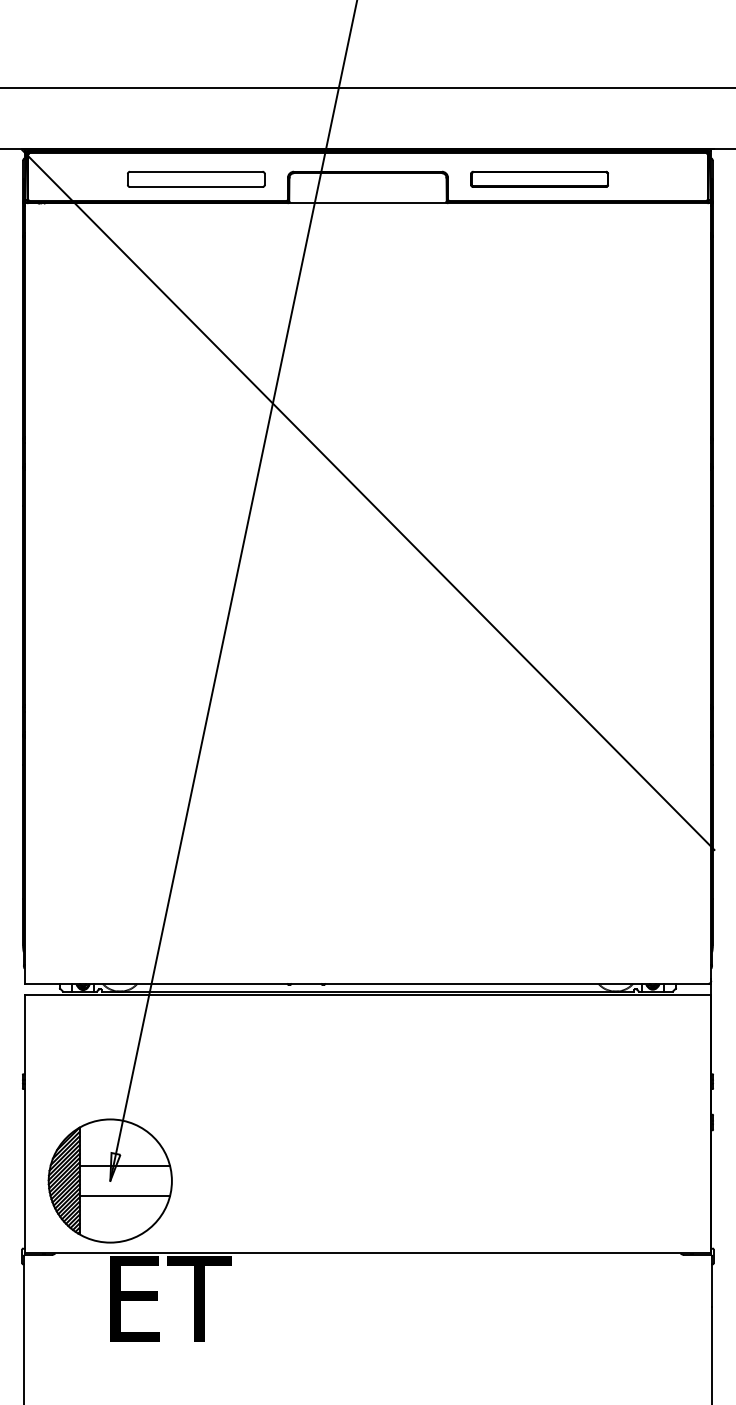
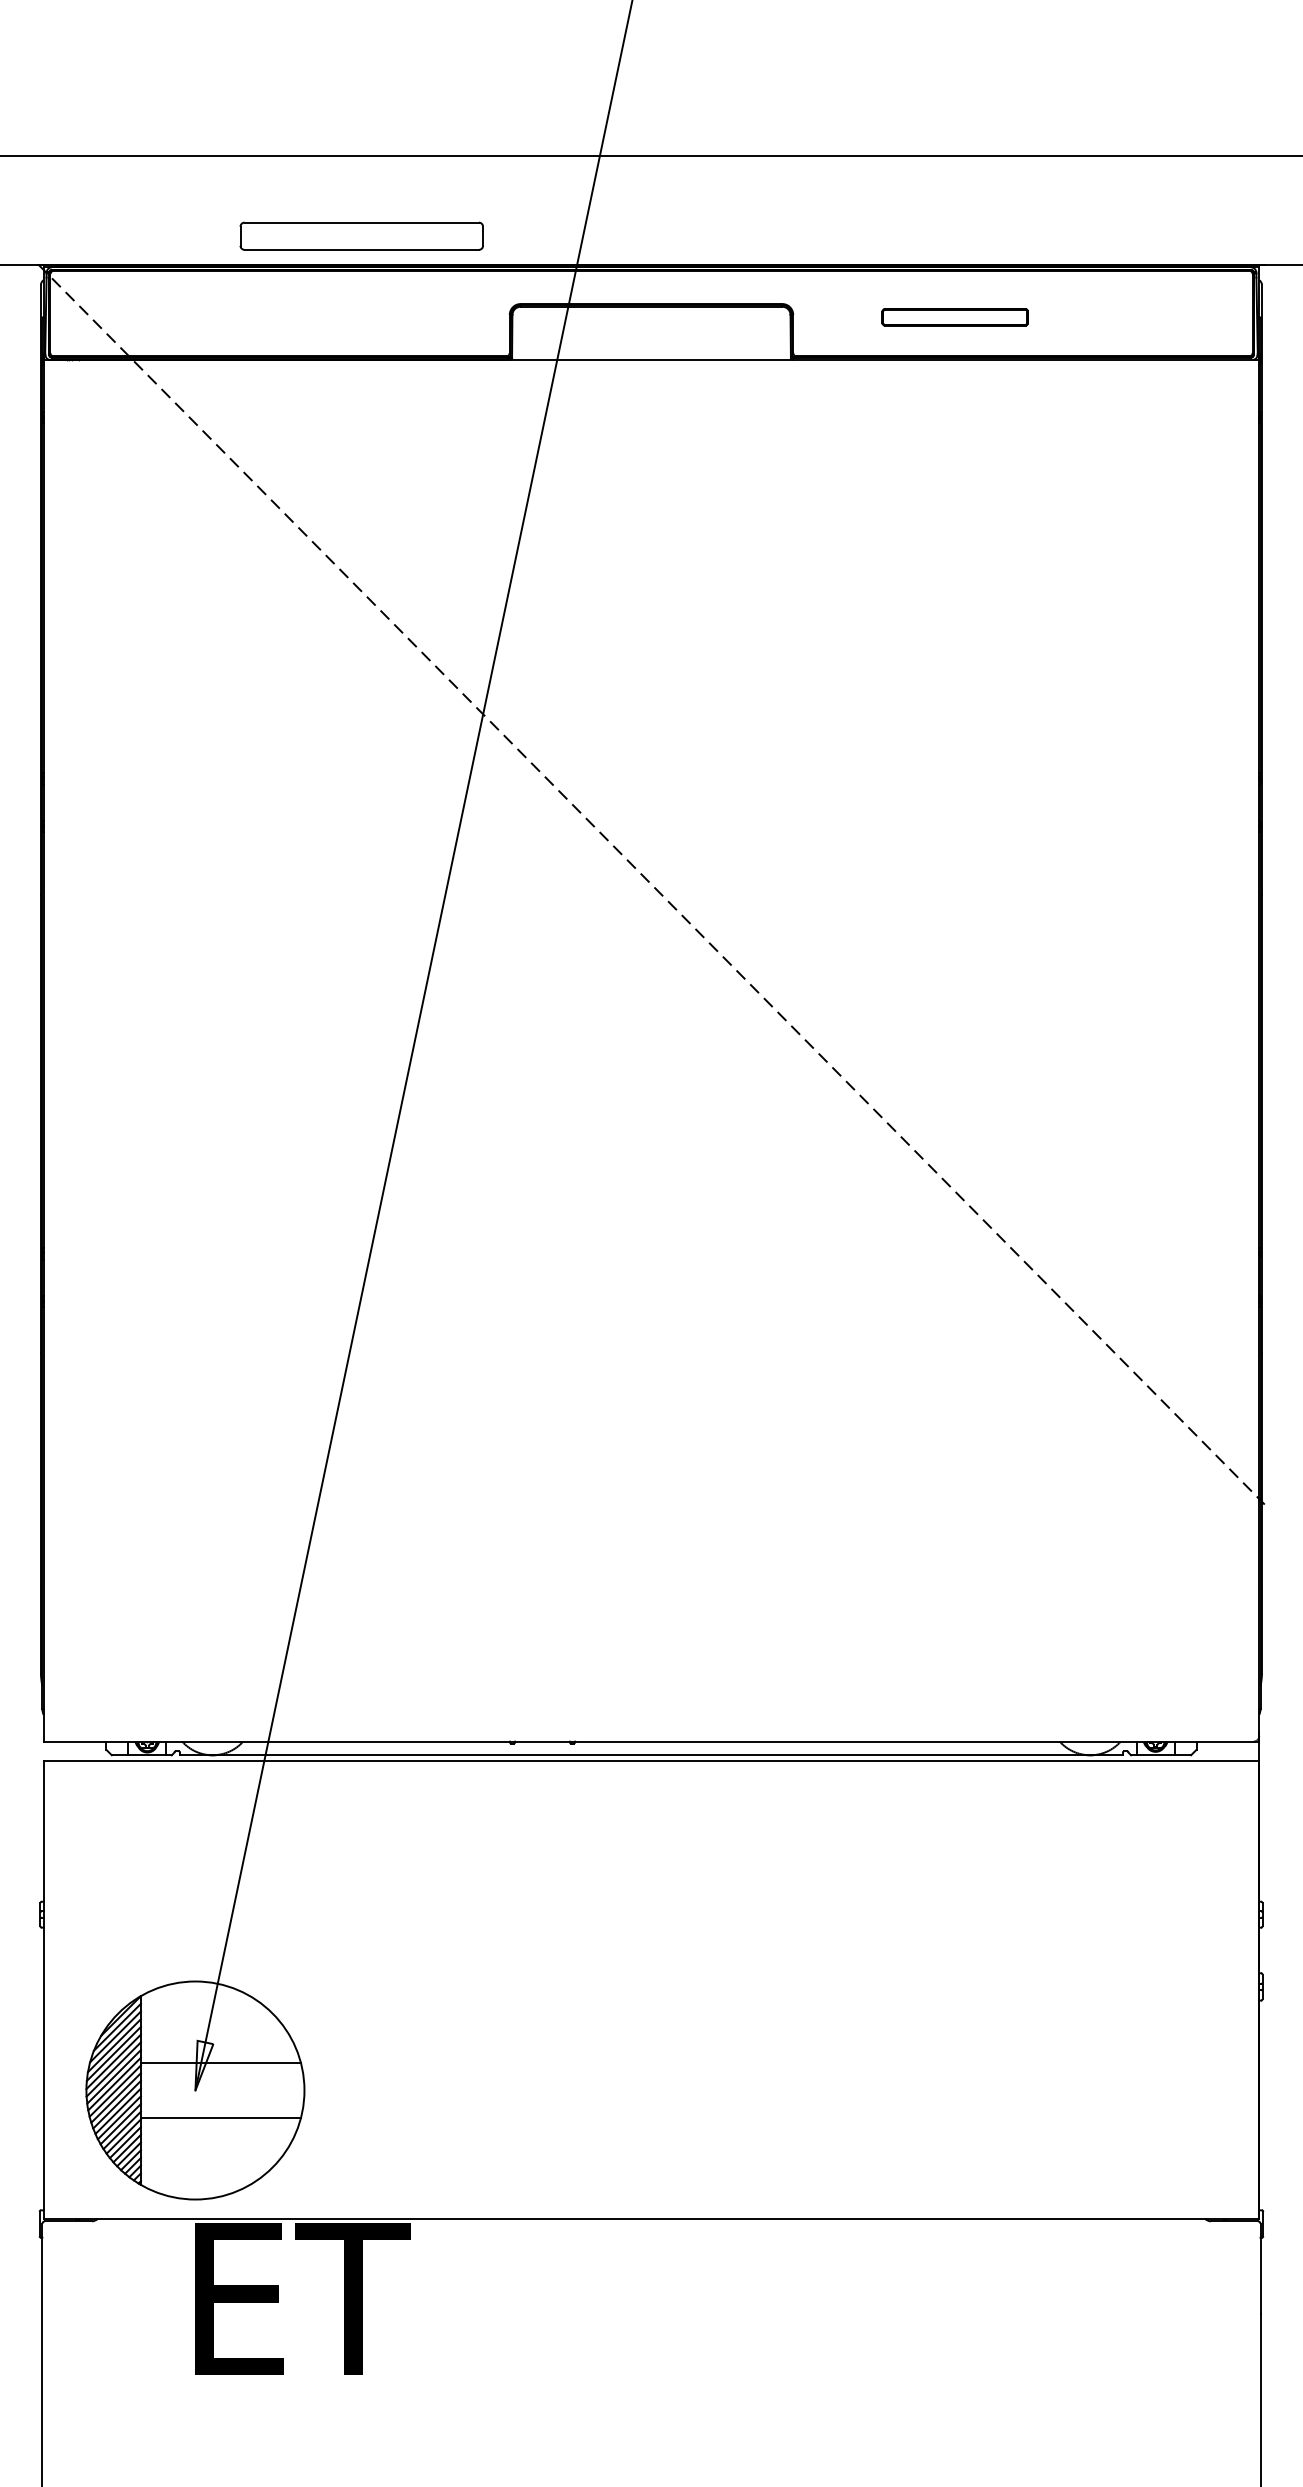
part: (196, 178) -> (362, 234), moved
part: (539, 178) -> (955, 316), size x0.6
line: (368, 499) -> (652, 884), solid -> dashed

